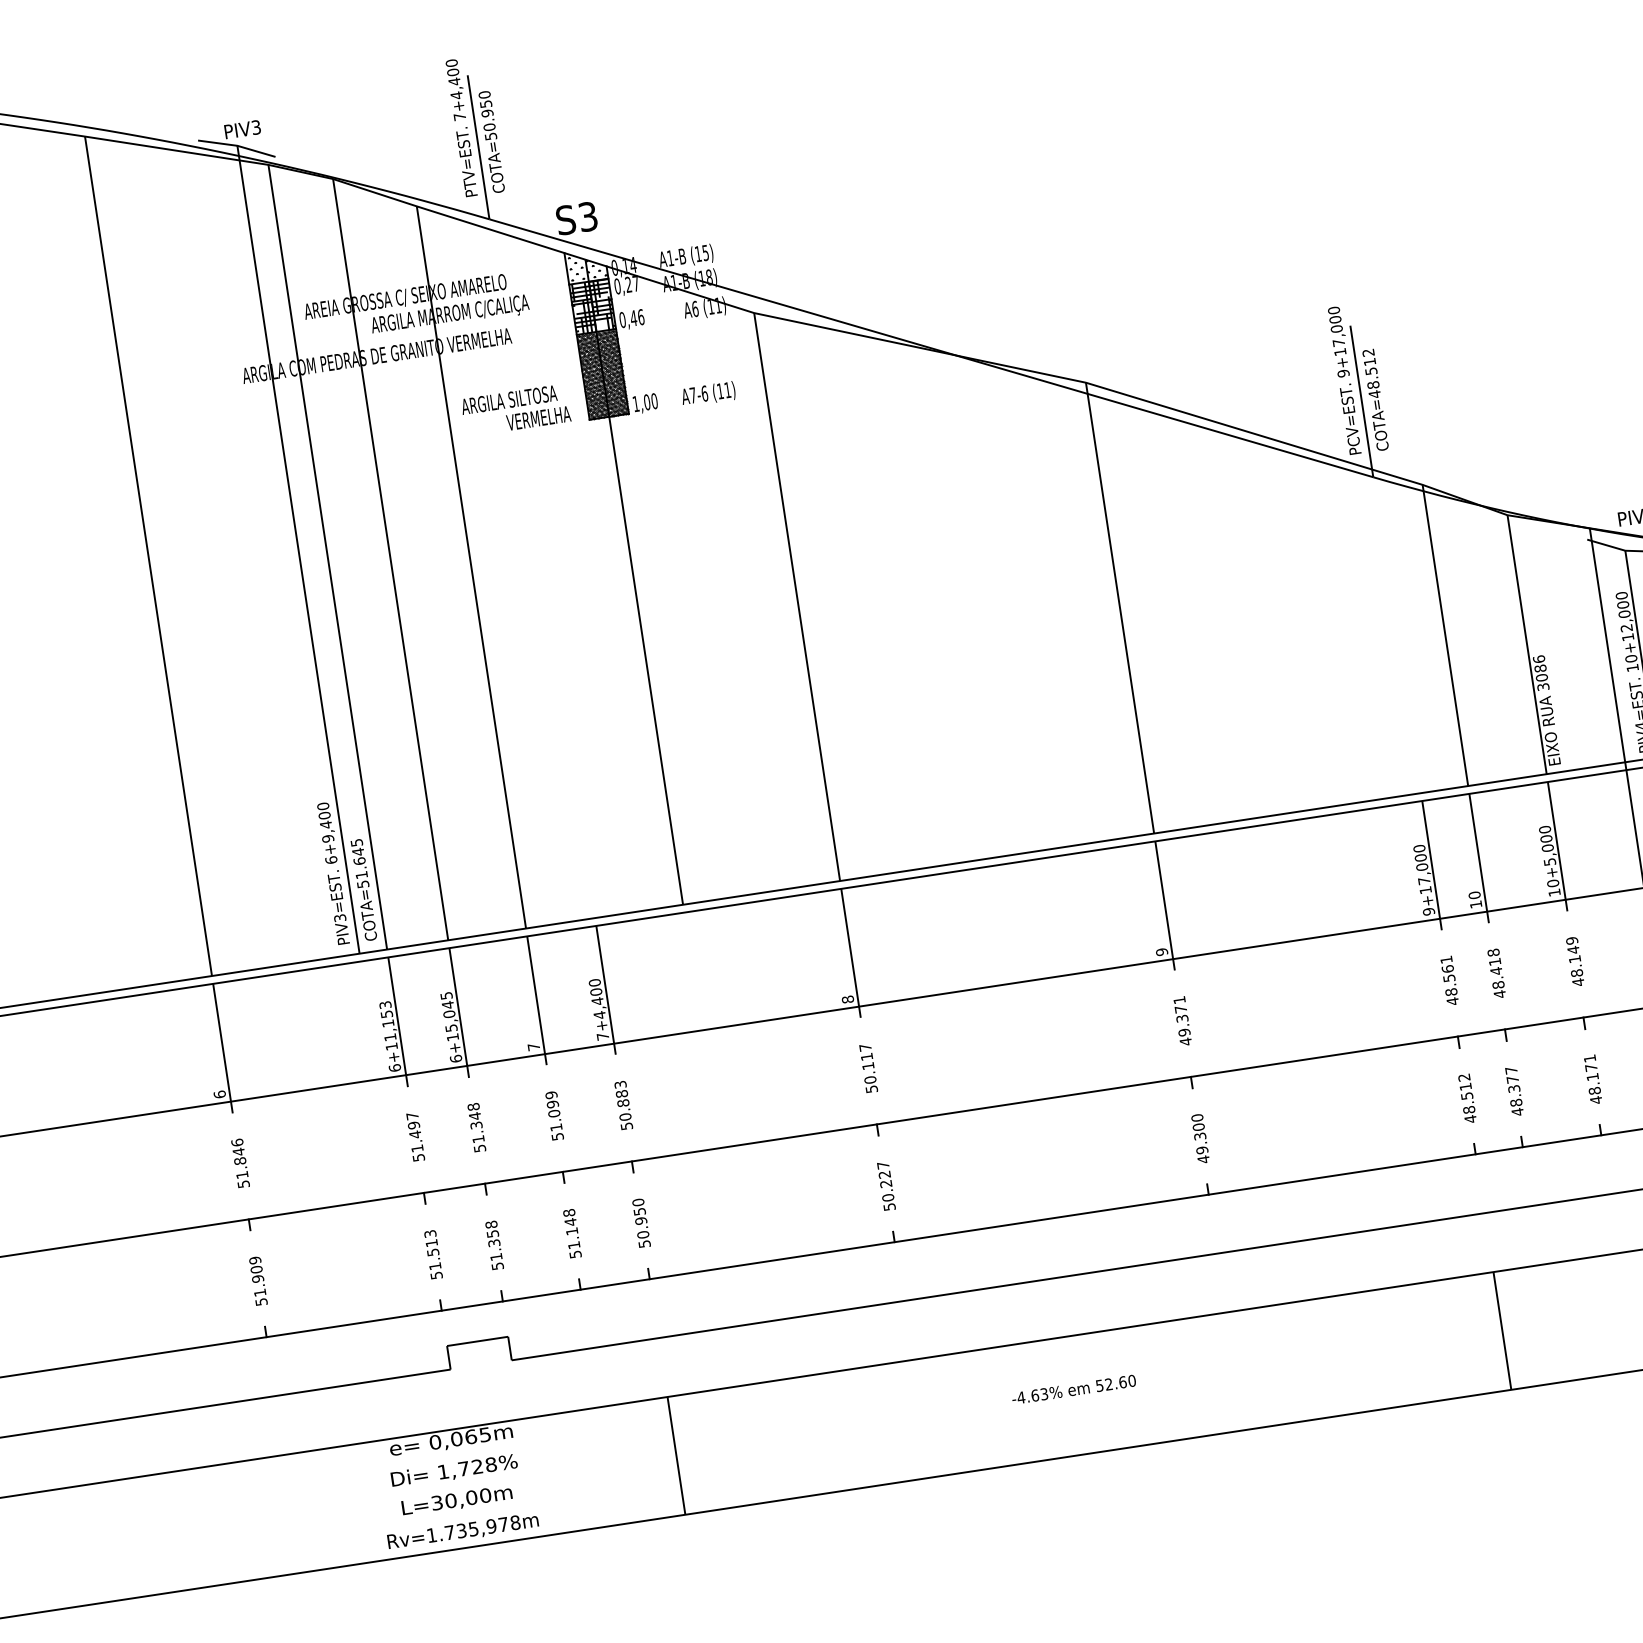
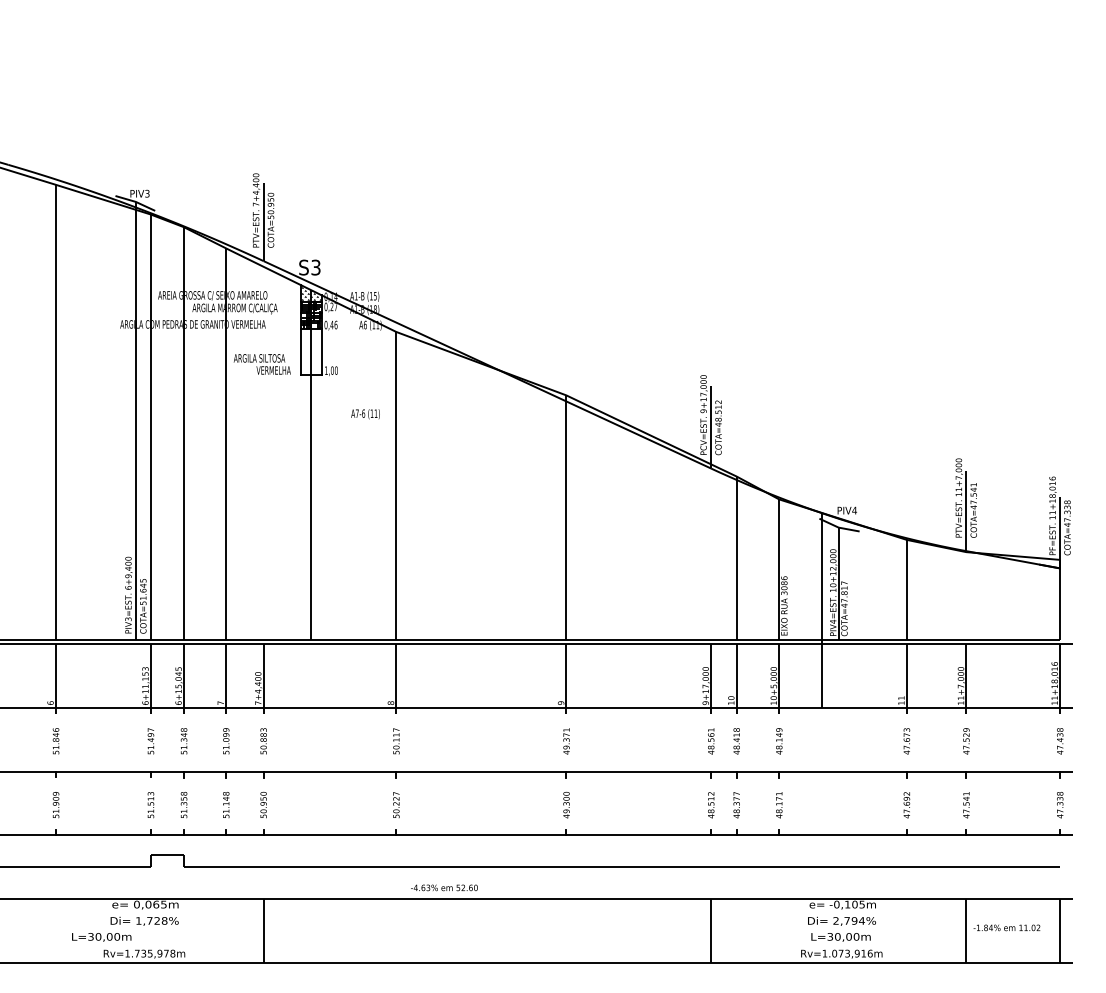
hatch: (601, 374) -> (310, 352), removed
text: (708, 394) -> (365, 414), moved
text: (1074, 1388) -> (444, 887), moved
text: (456, 1501) -> (101, 937), moved

